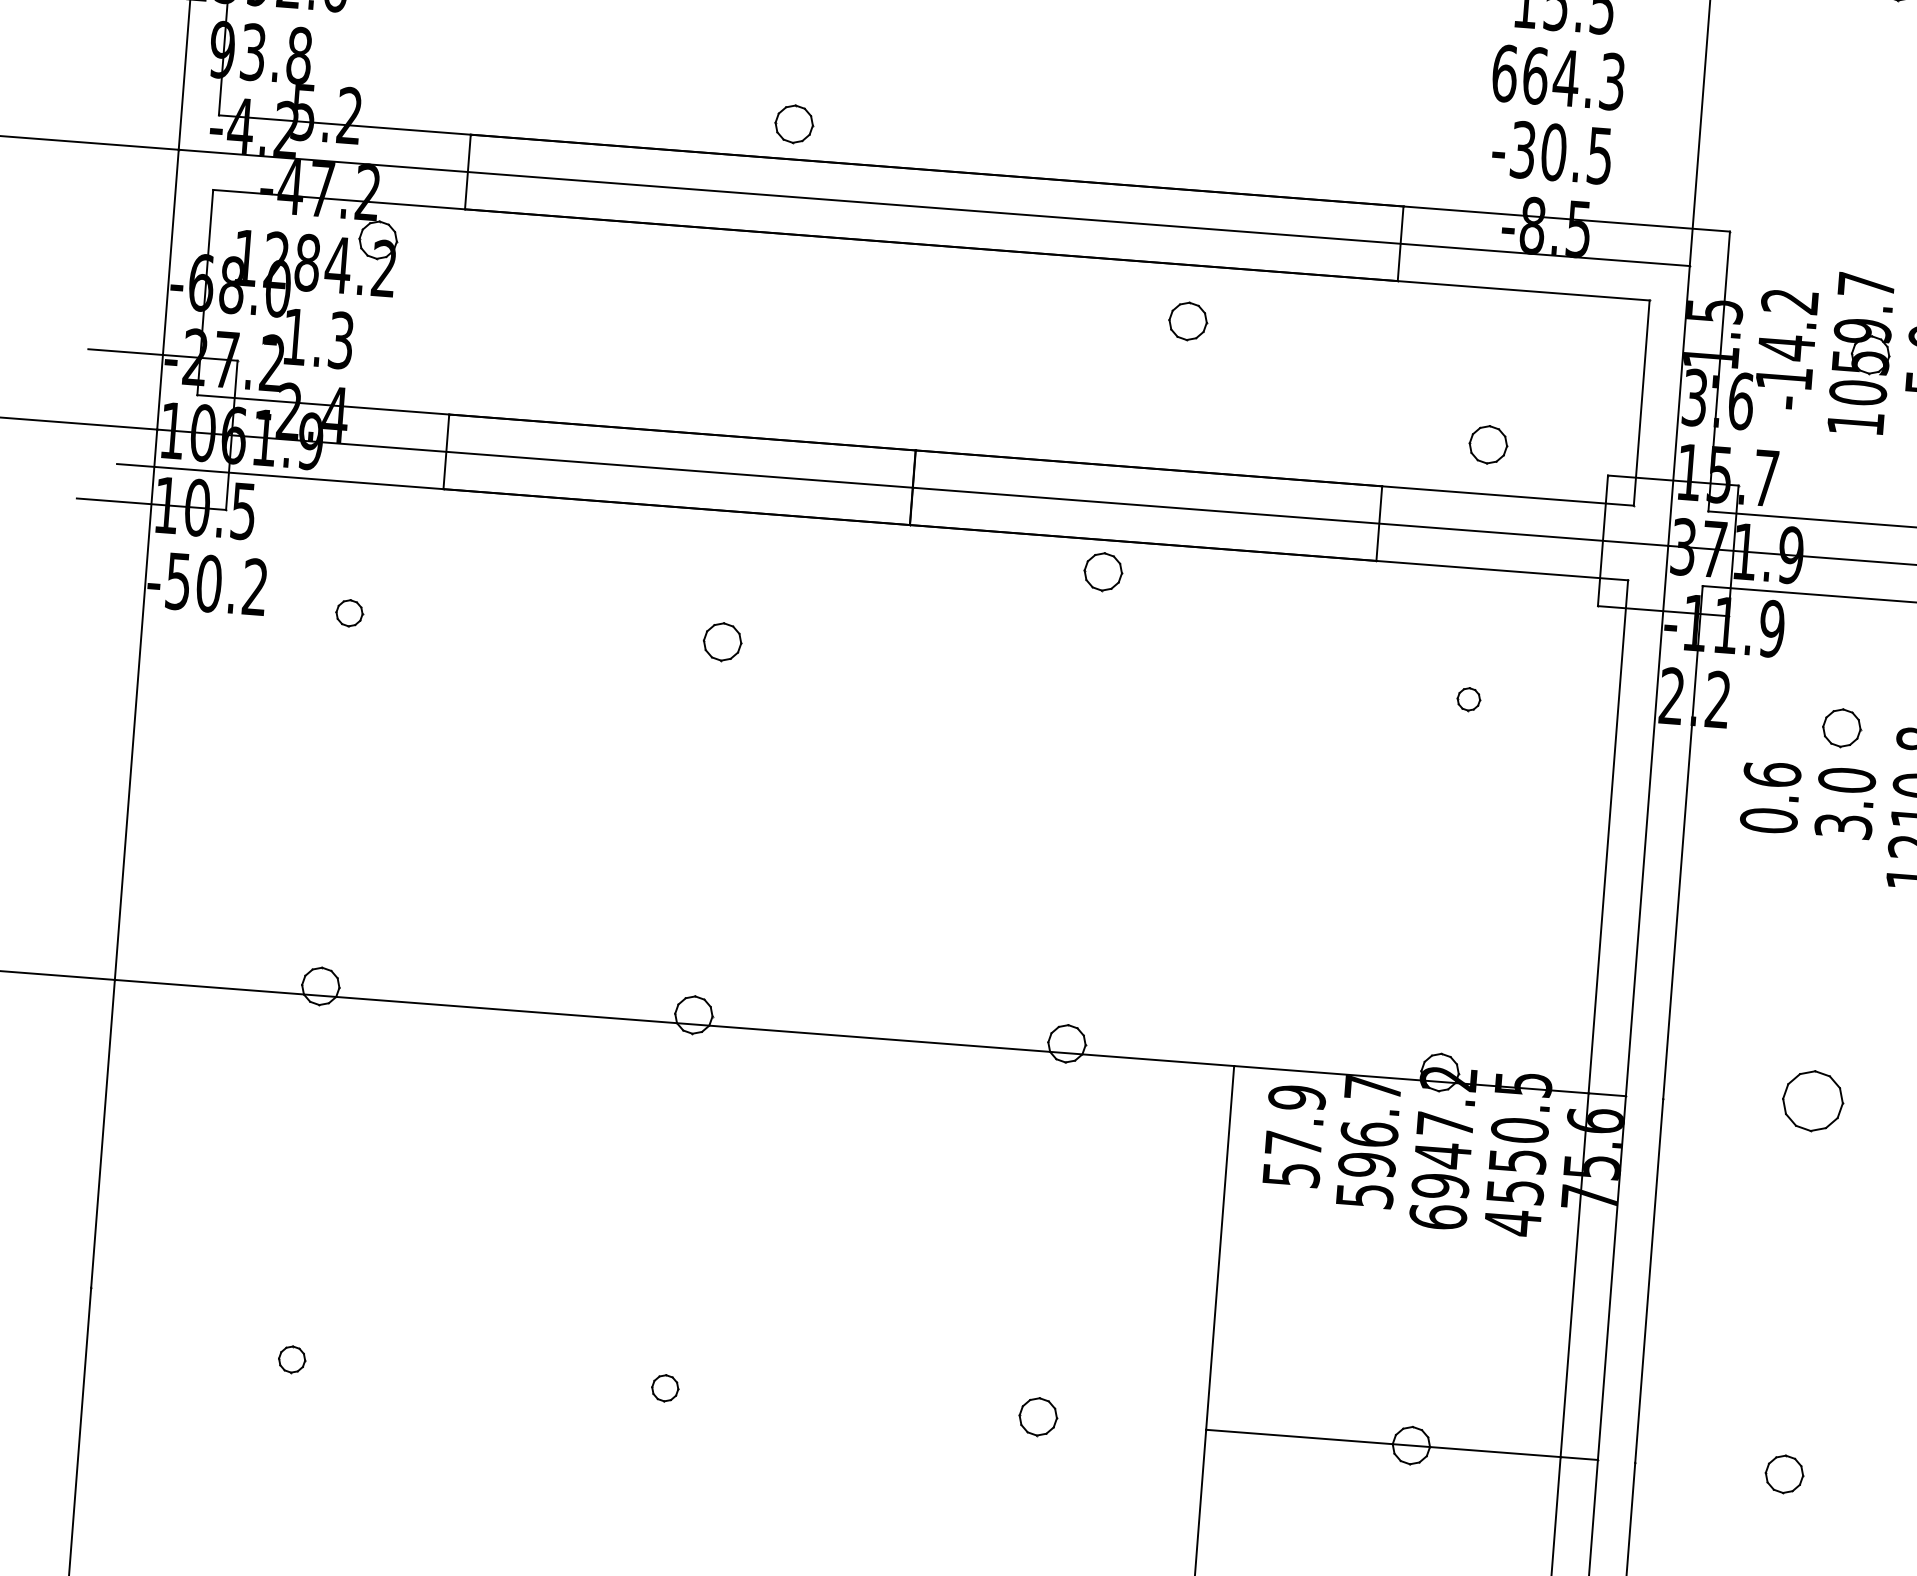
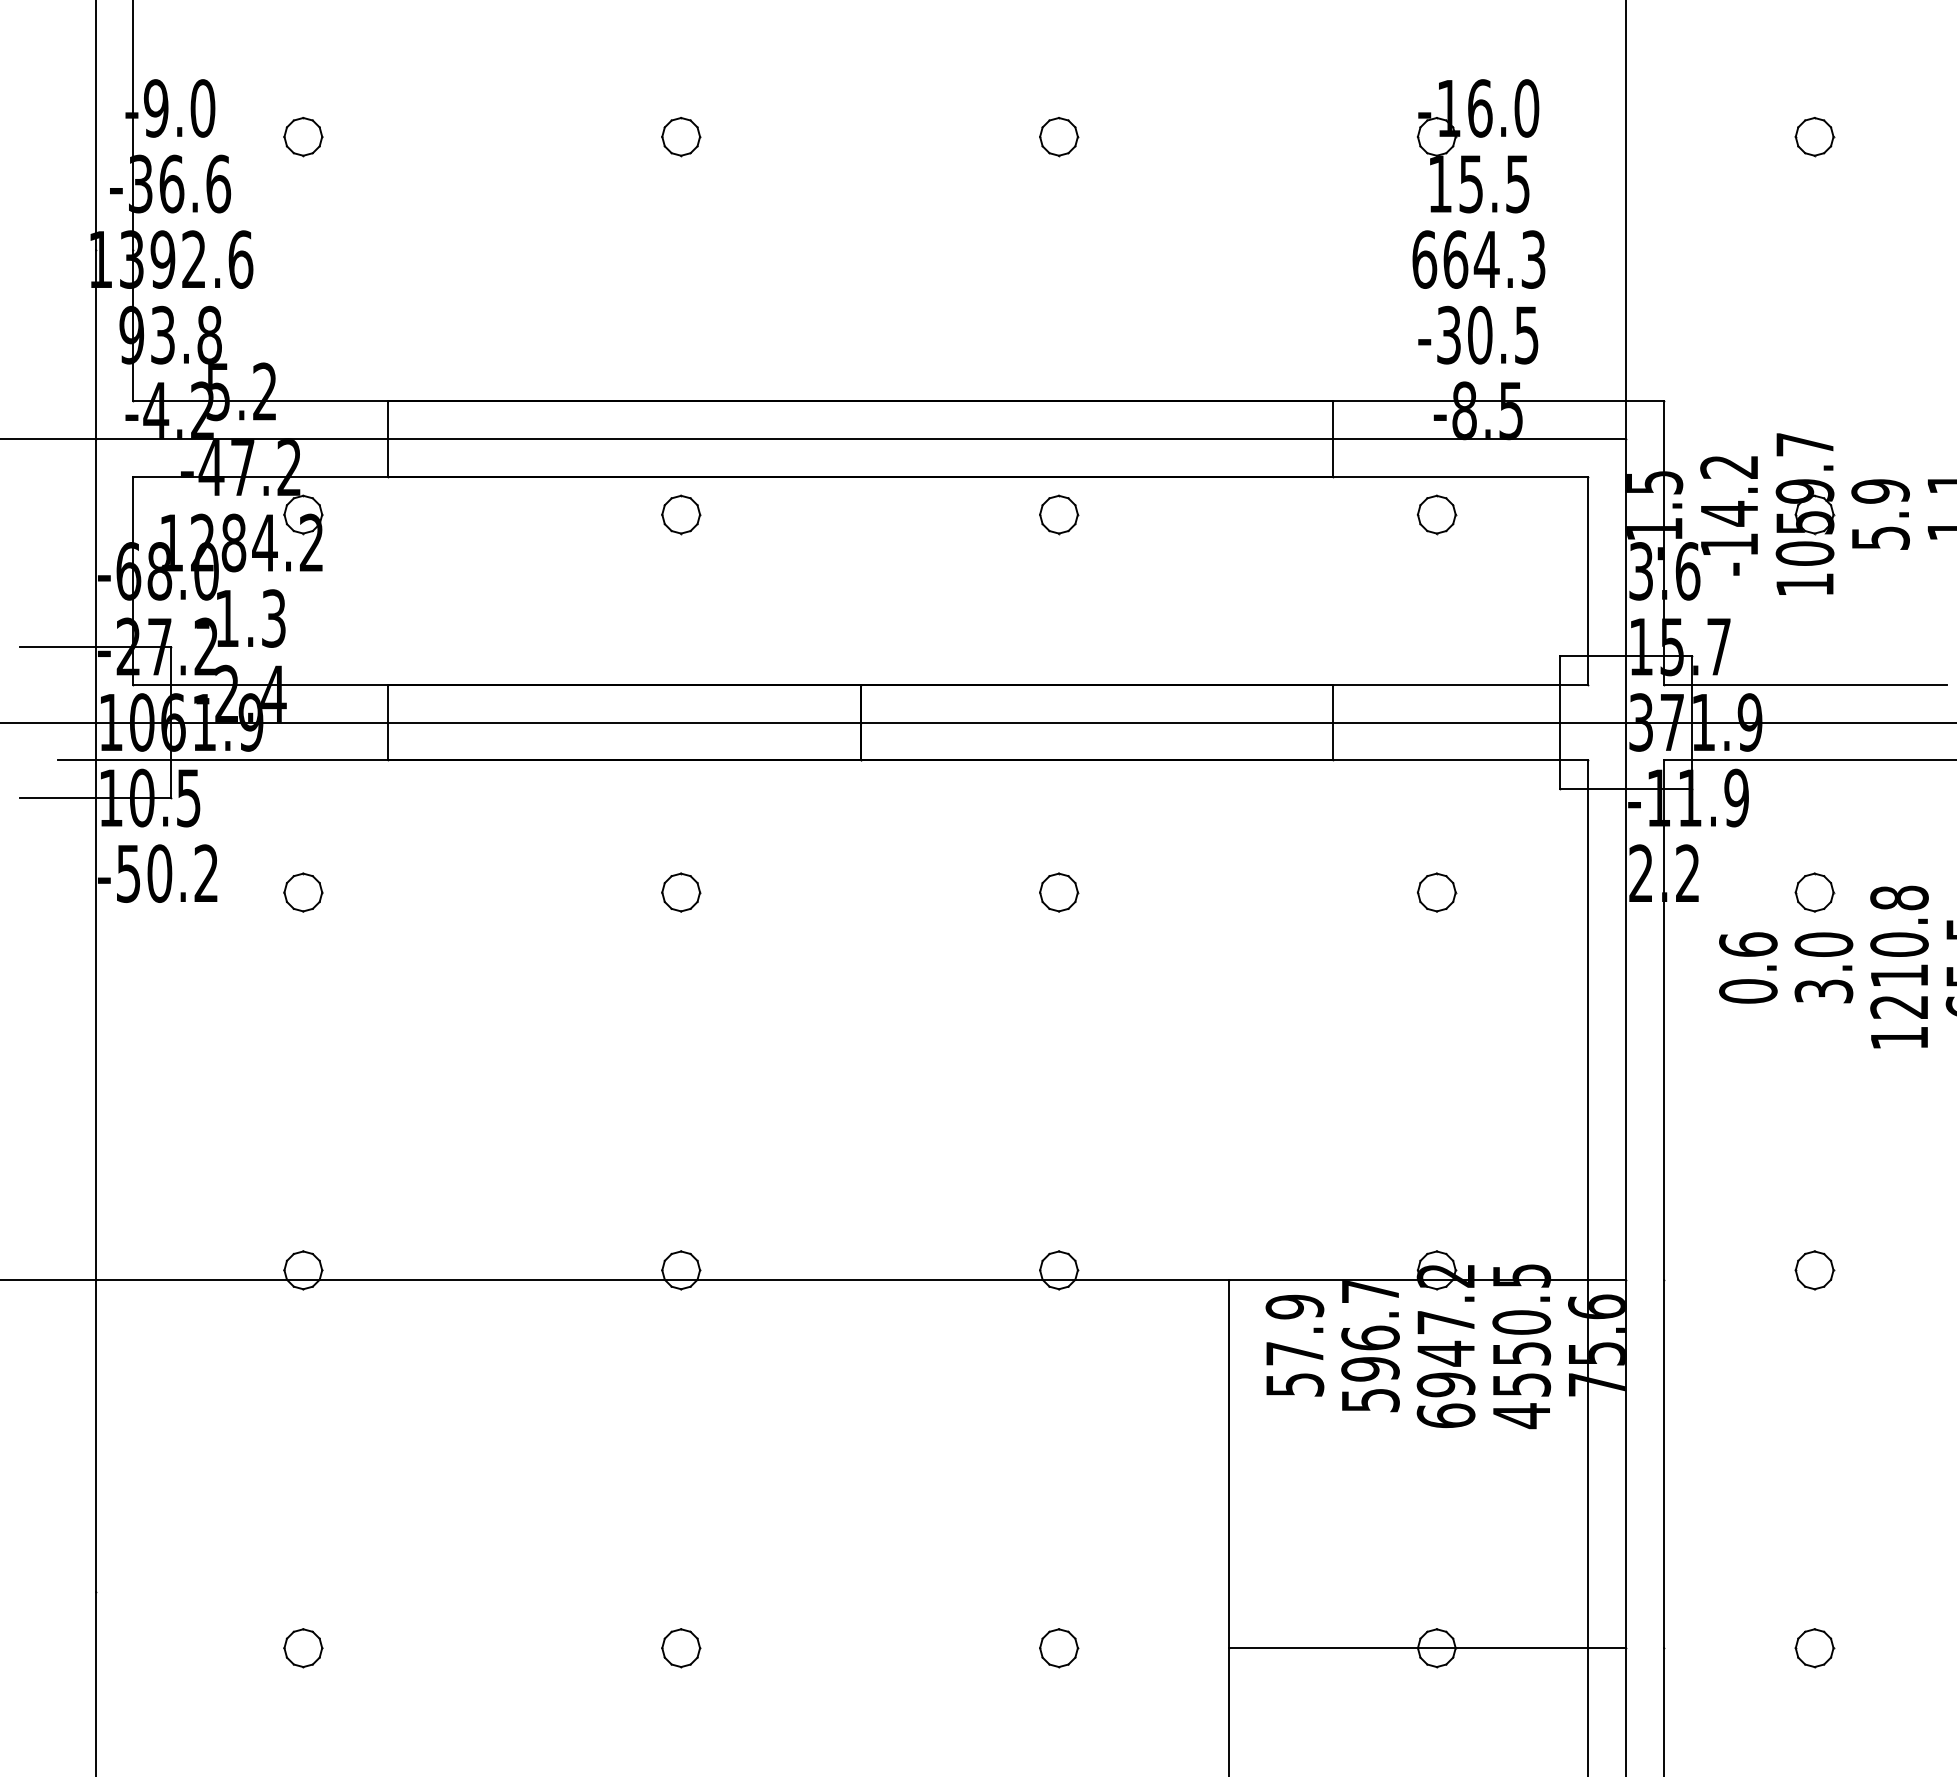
part: (794, 124) -> (681, 514), moved
part: (1188, 321) -> (1059, 514), moved
part: (1488, 444) -> (1436, 514), moved
part: (1103, 571) -> (1059, 892), moved
part: (349, 613) -> (303, 892), size x1.43
part: (1468, 699) -> (1436, 892), size x1.67
part: (1813, 1101) -> (1814, 1270), size x0.62
part: (292, 1359) -> (303, 1648), size x1.43
part: (665, 1388) -> (681, 1648), size x1.43

